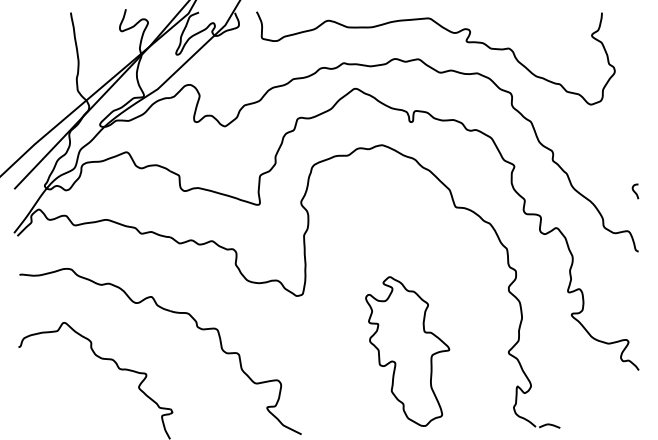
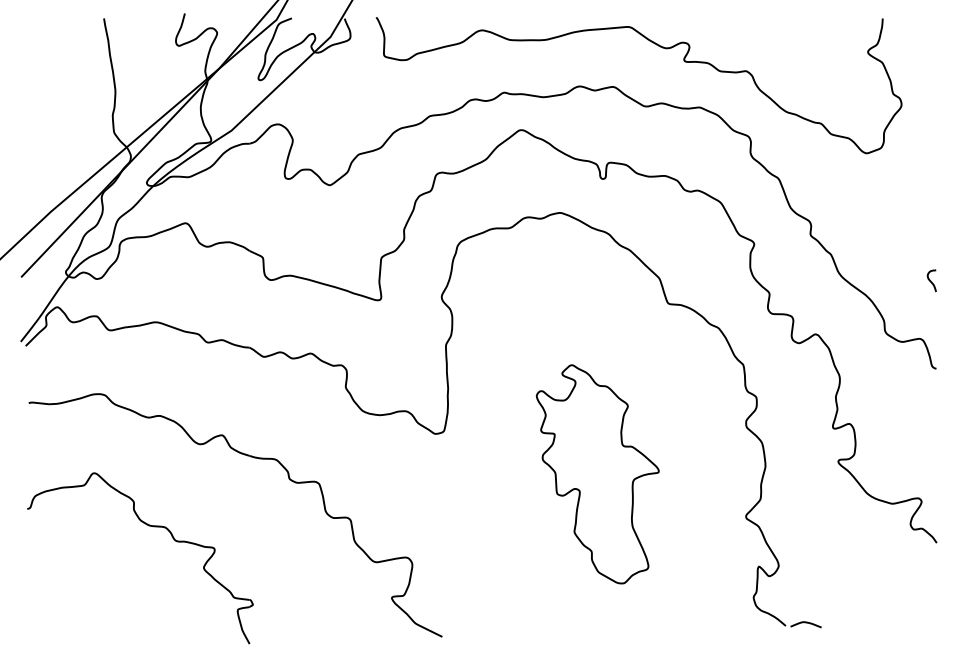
part: (407, 351) -> (597, 474), moved

